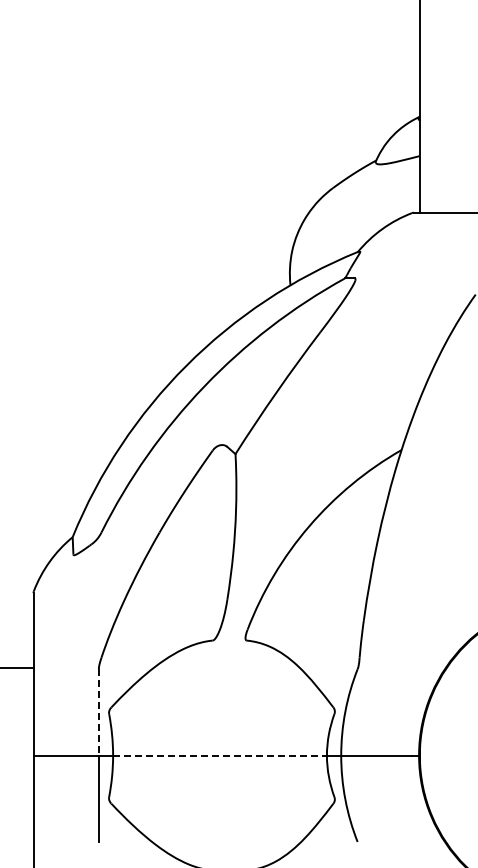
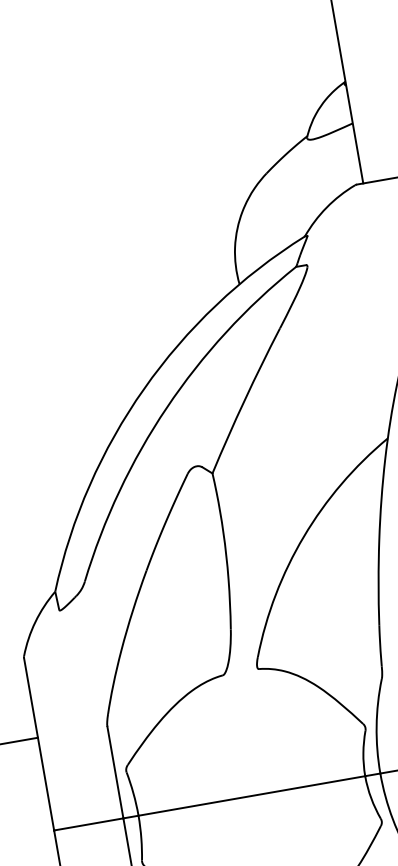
line: (98, 712) -> (115, 772), dashed -> solid
line: (220, 755) -> (252, 795), dashed -> solid

